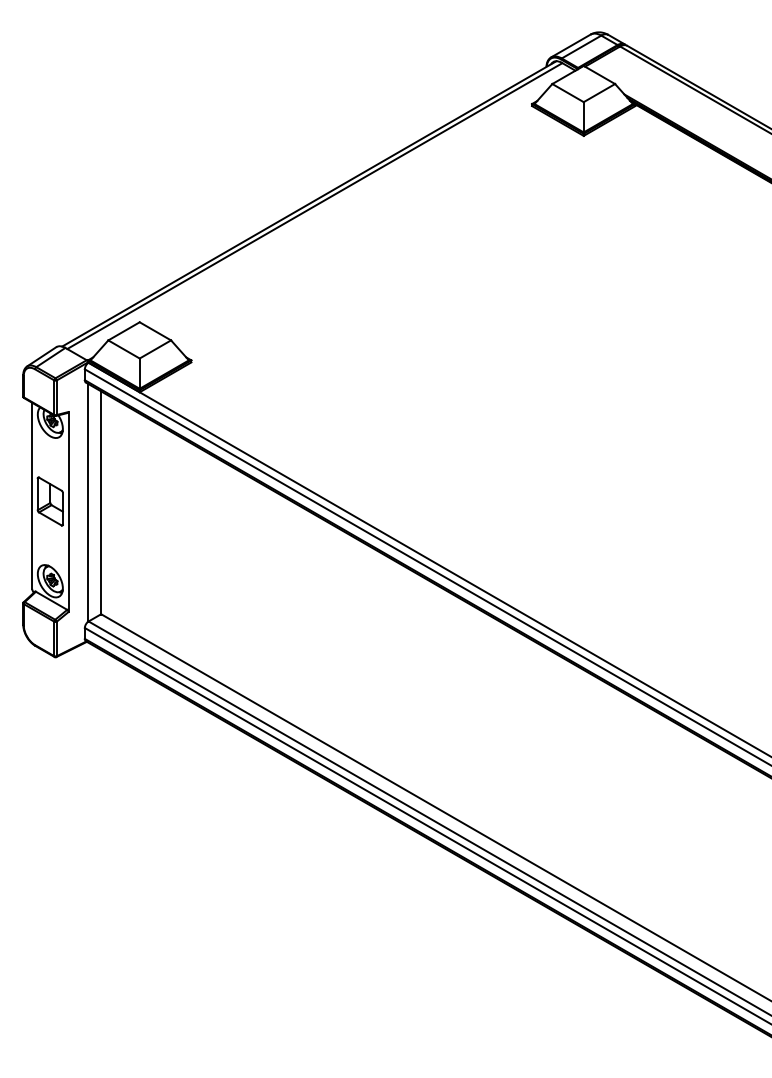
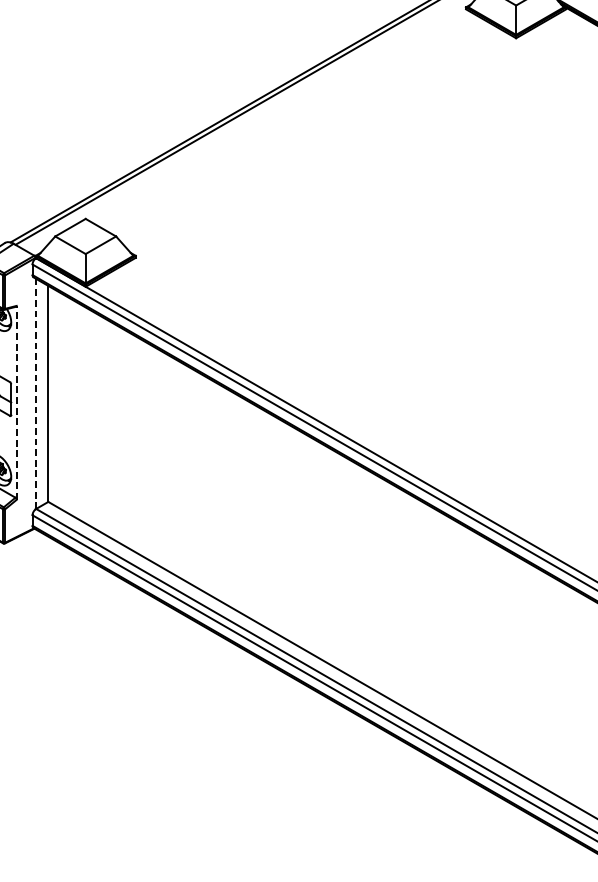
line: (88, 503) -> (36, 394), solid -> dashed
line: (68, 511) -> (16, 402), solid -> dashed

